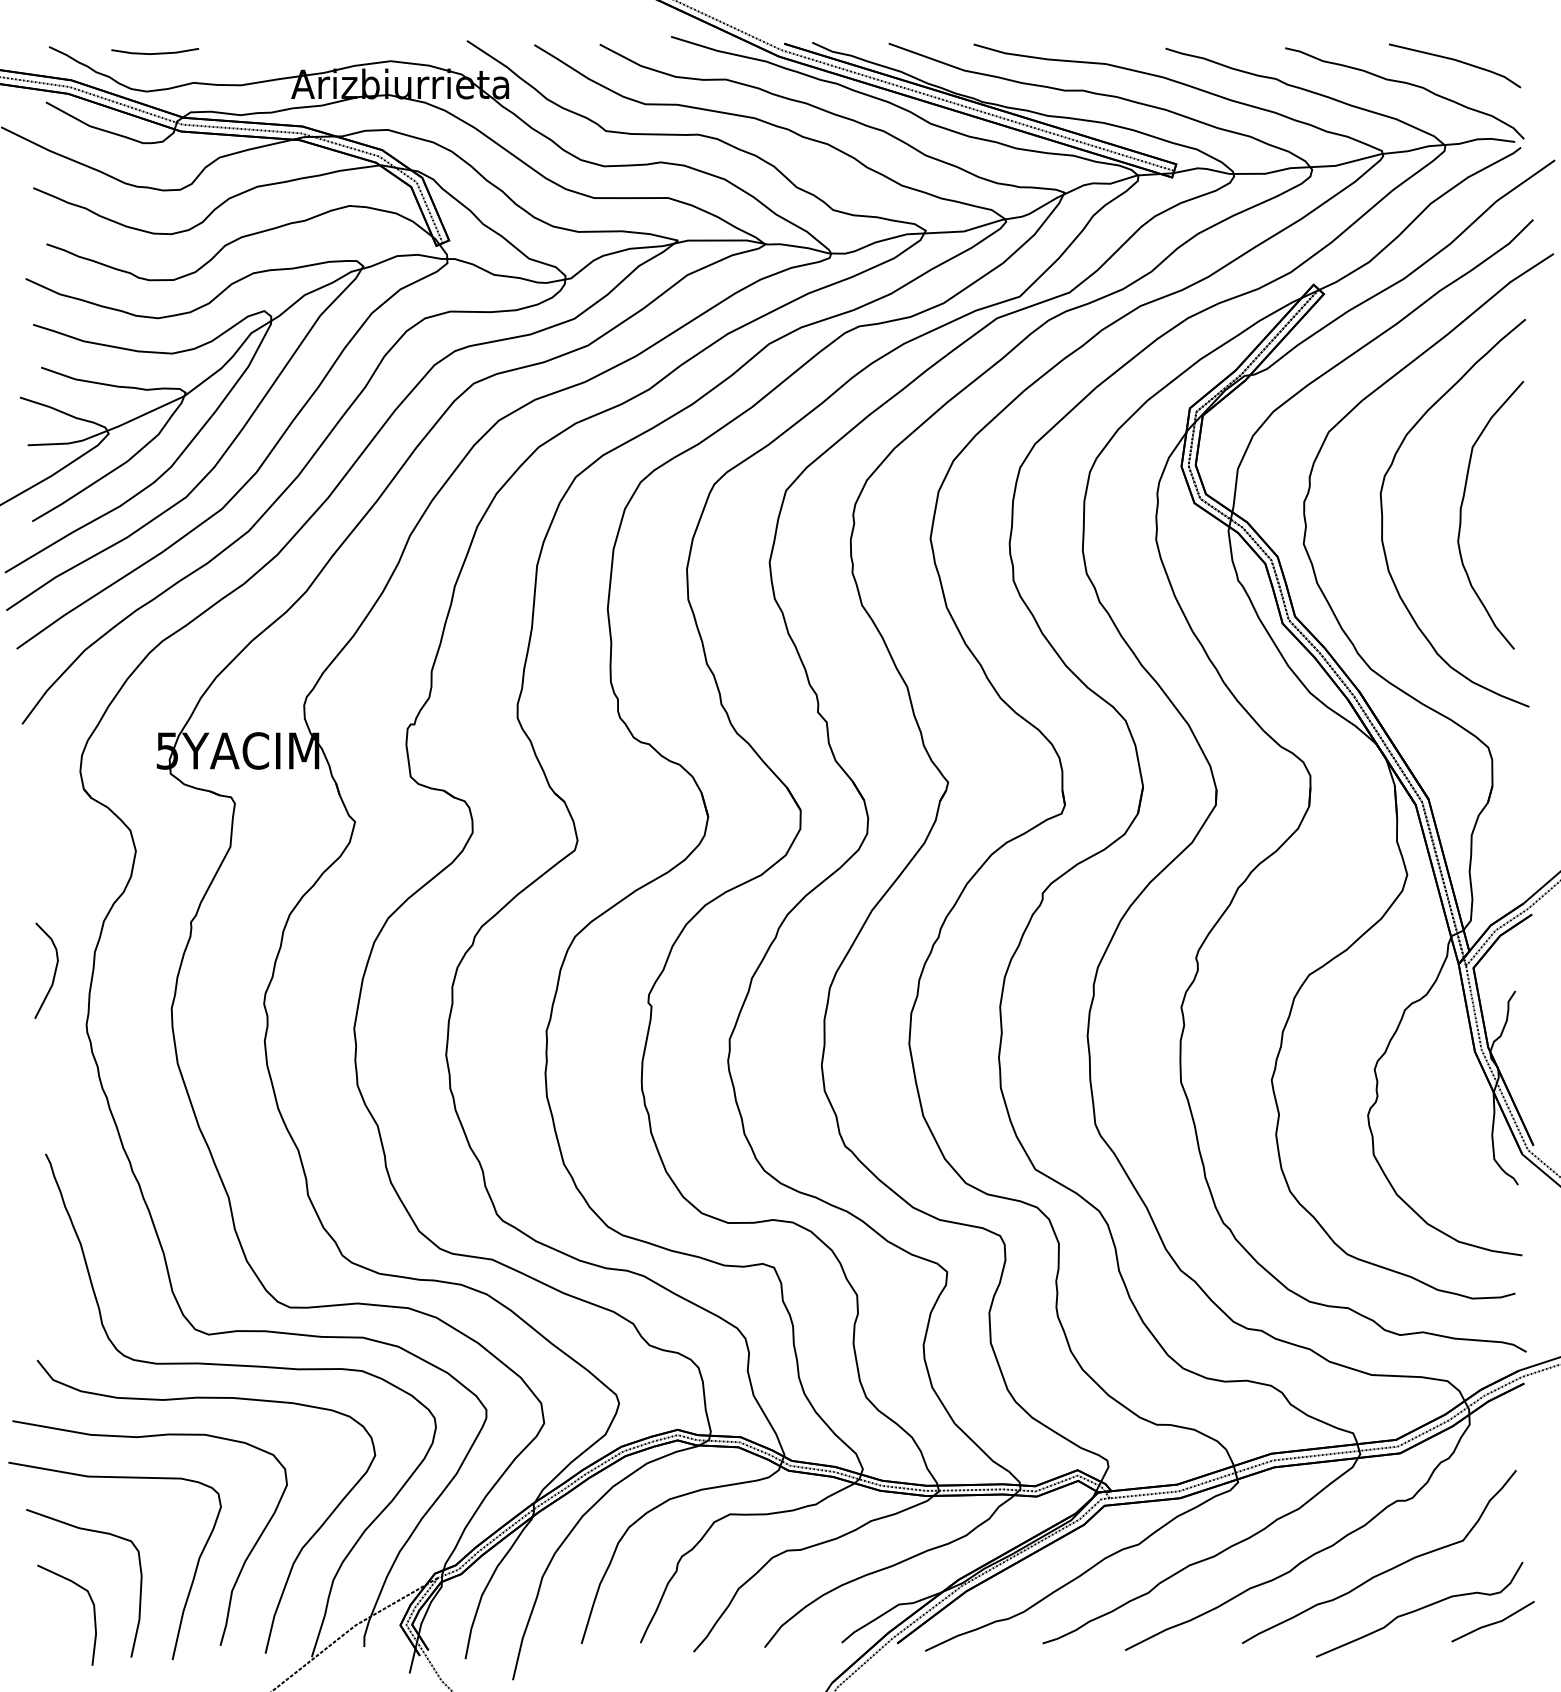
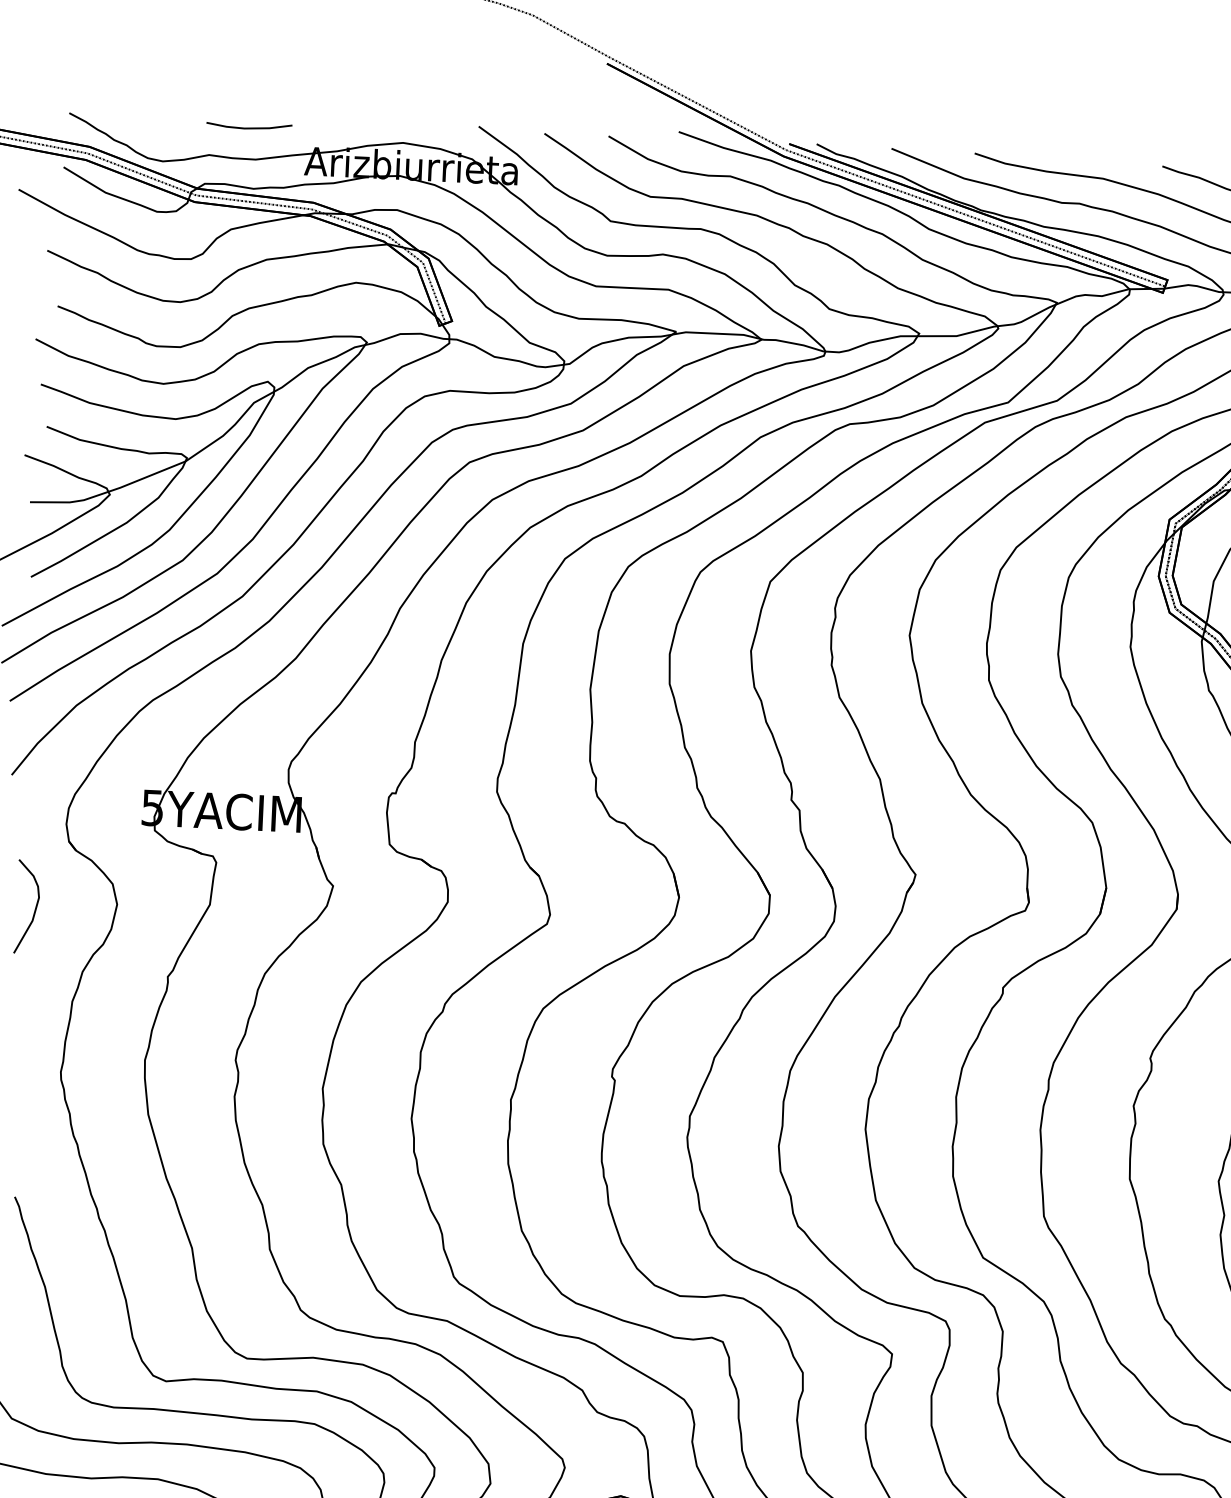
line: (156, 52) -> (250, 127), moved
curve: (54, 970) -> (35, 906), moved

